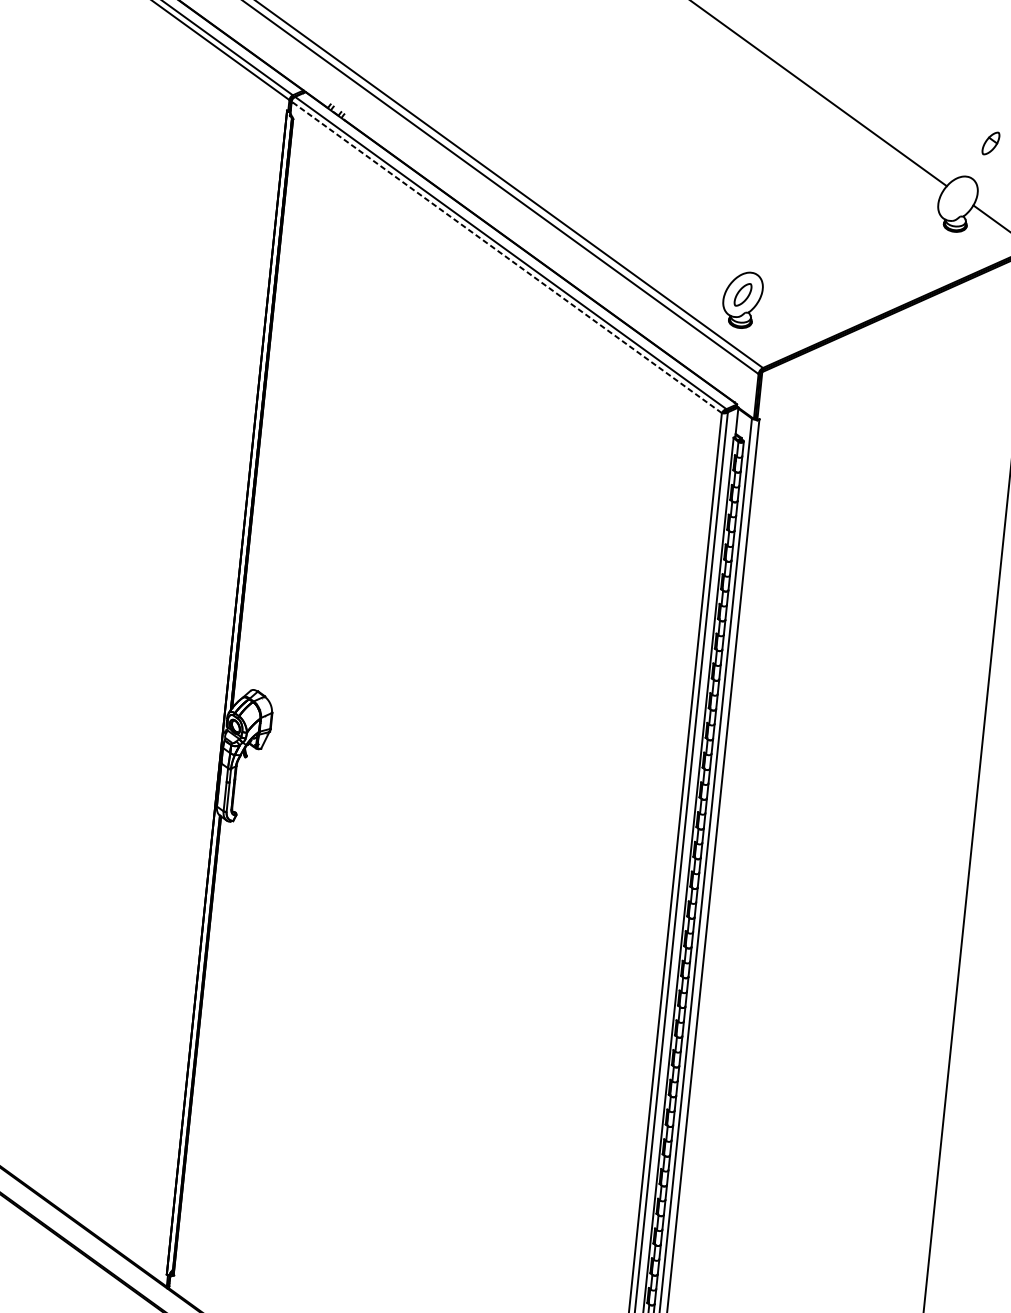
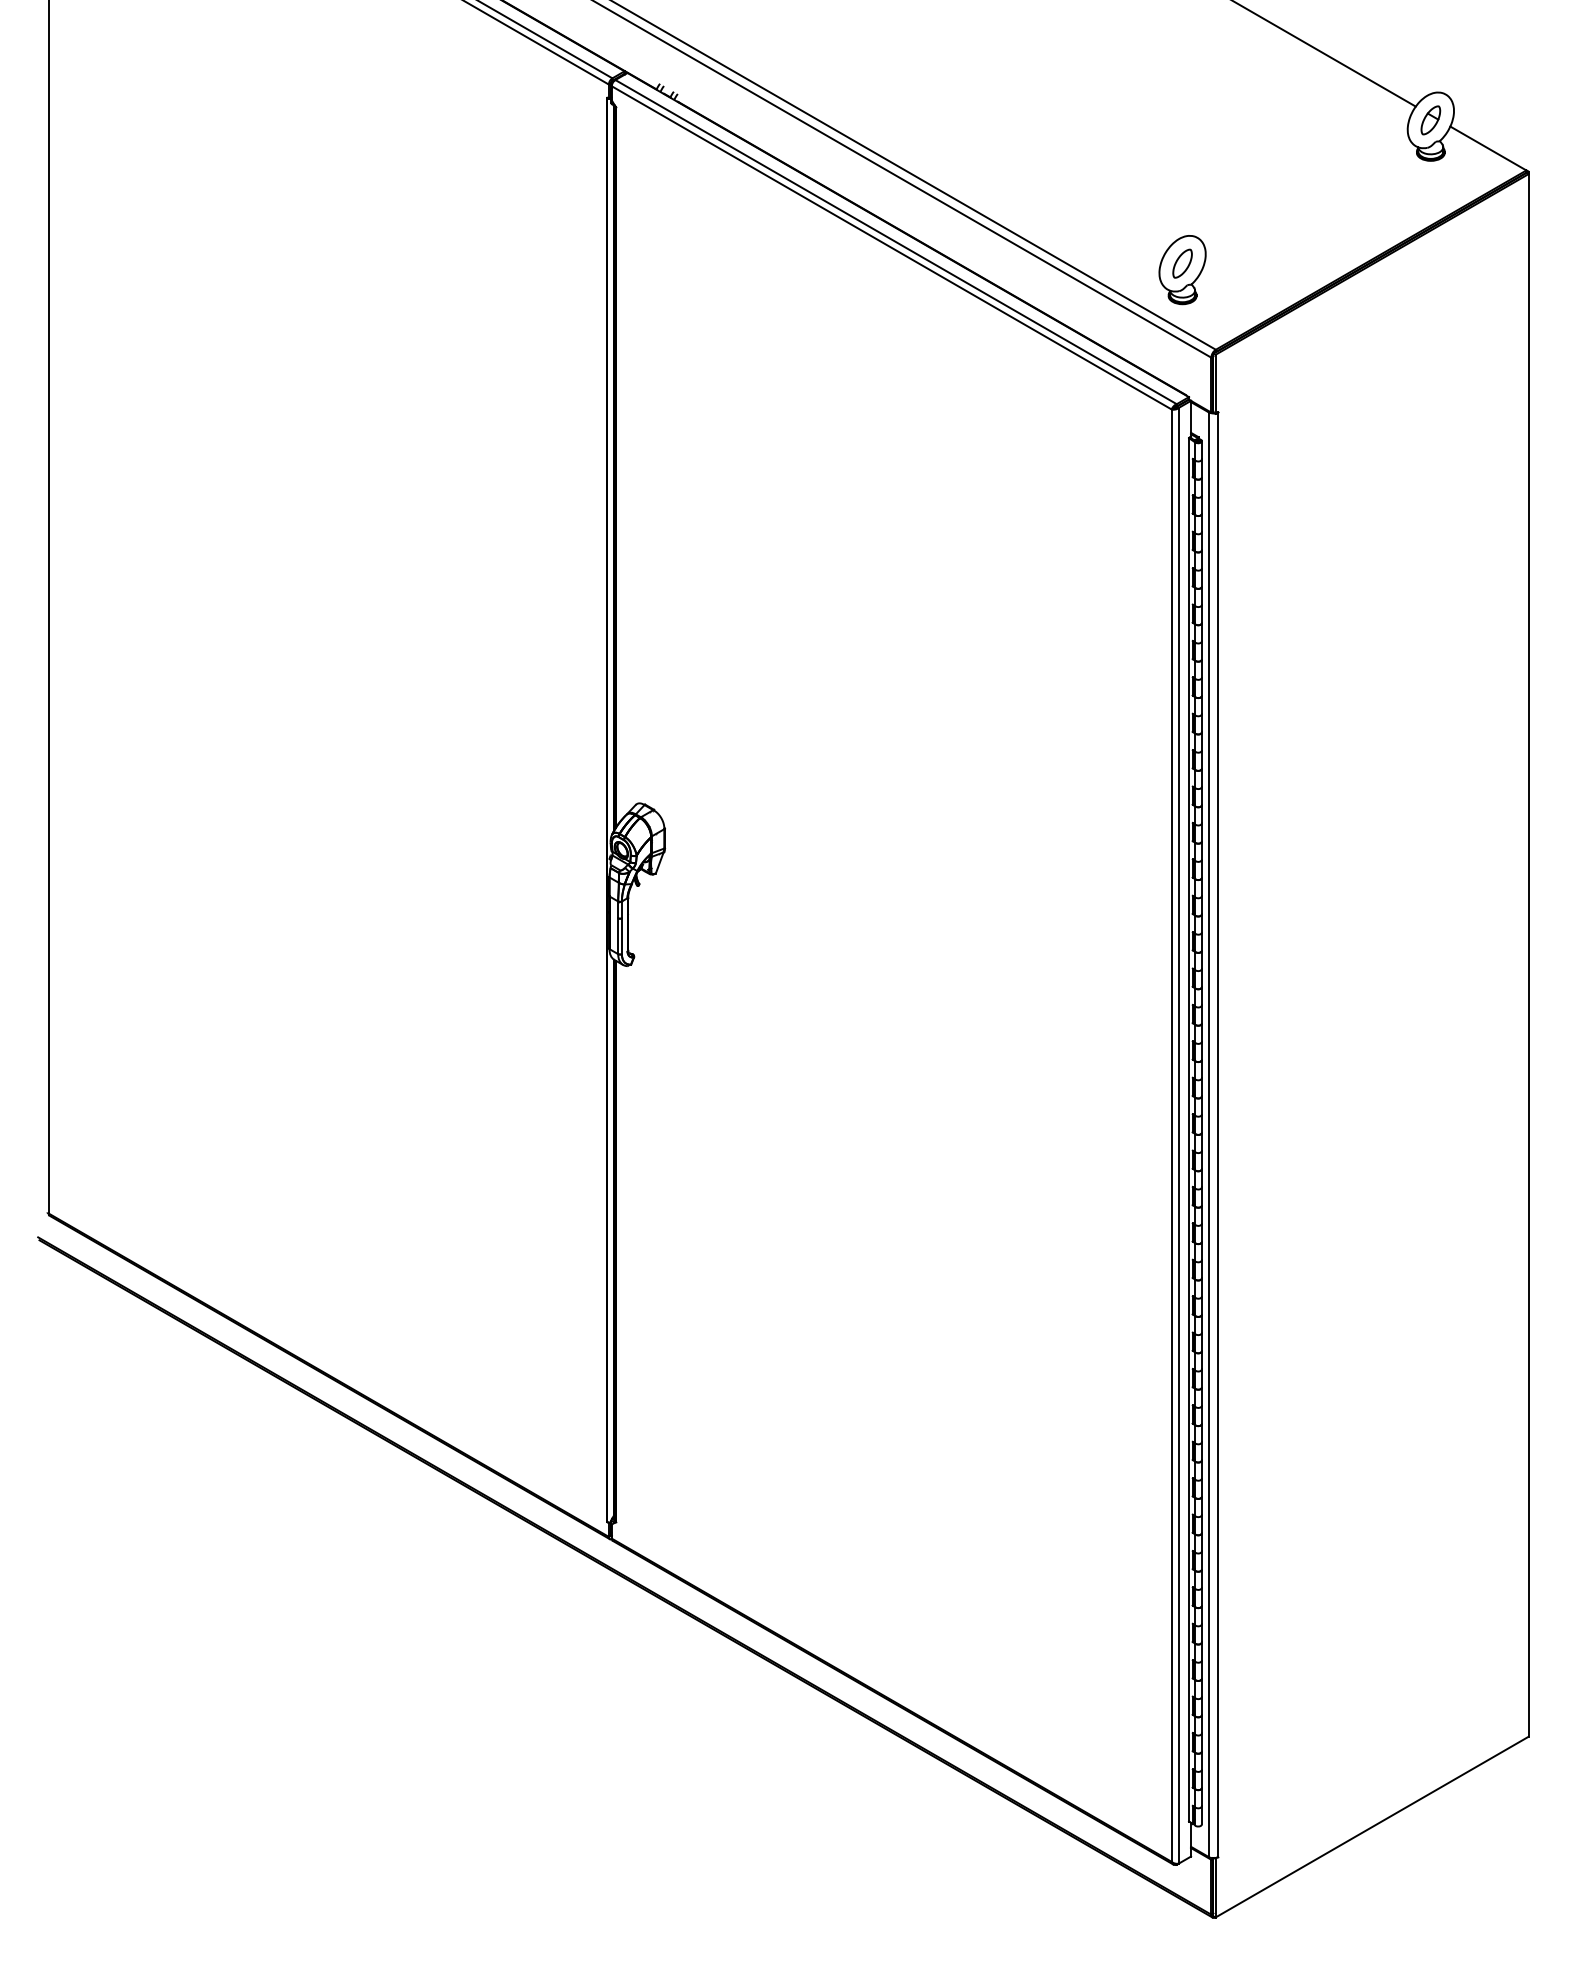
part: (990, 143) -> (1430, 120), moved
line: (506, 257) -> (891, 247), dashed -> solid

